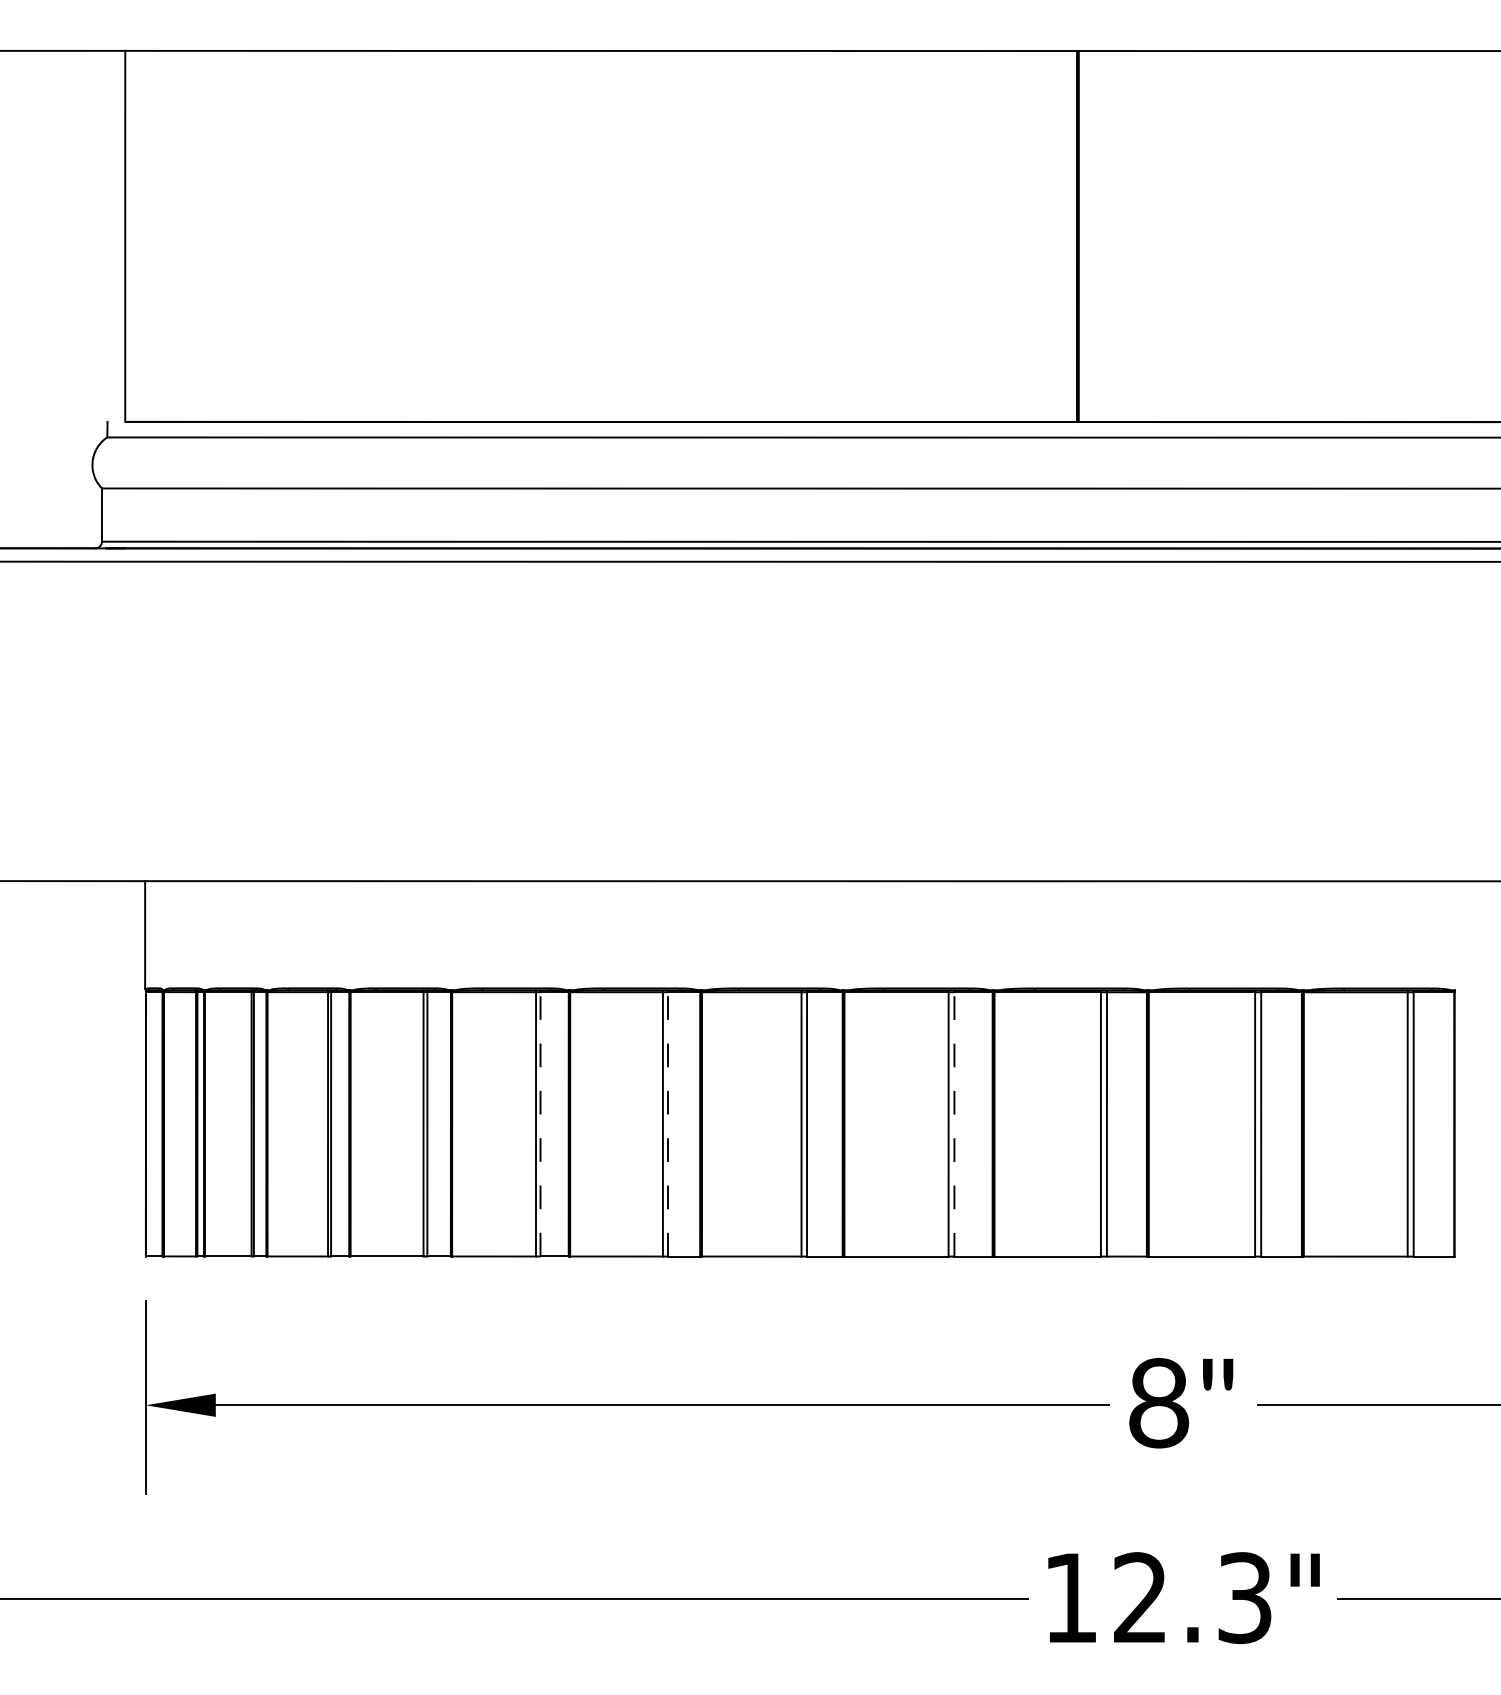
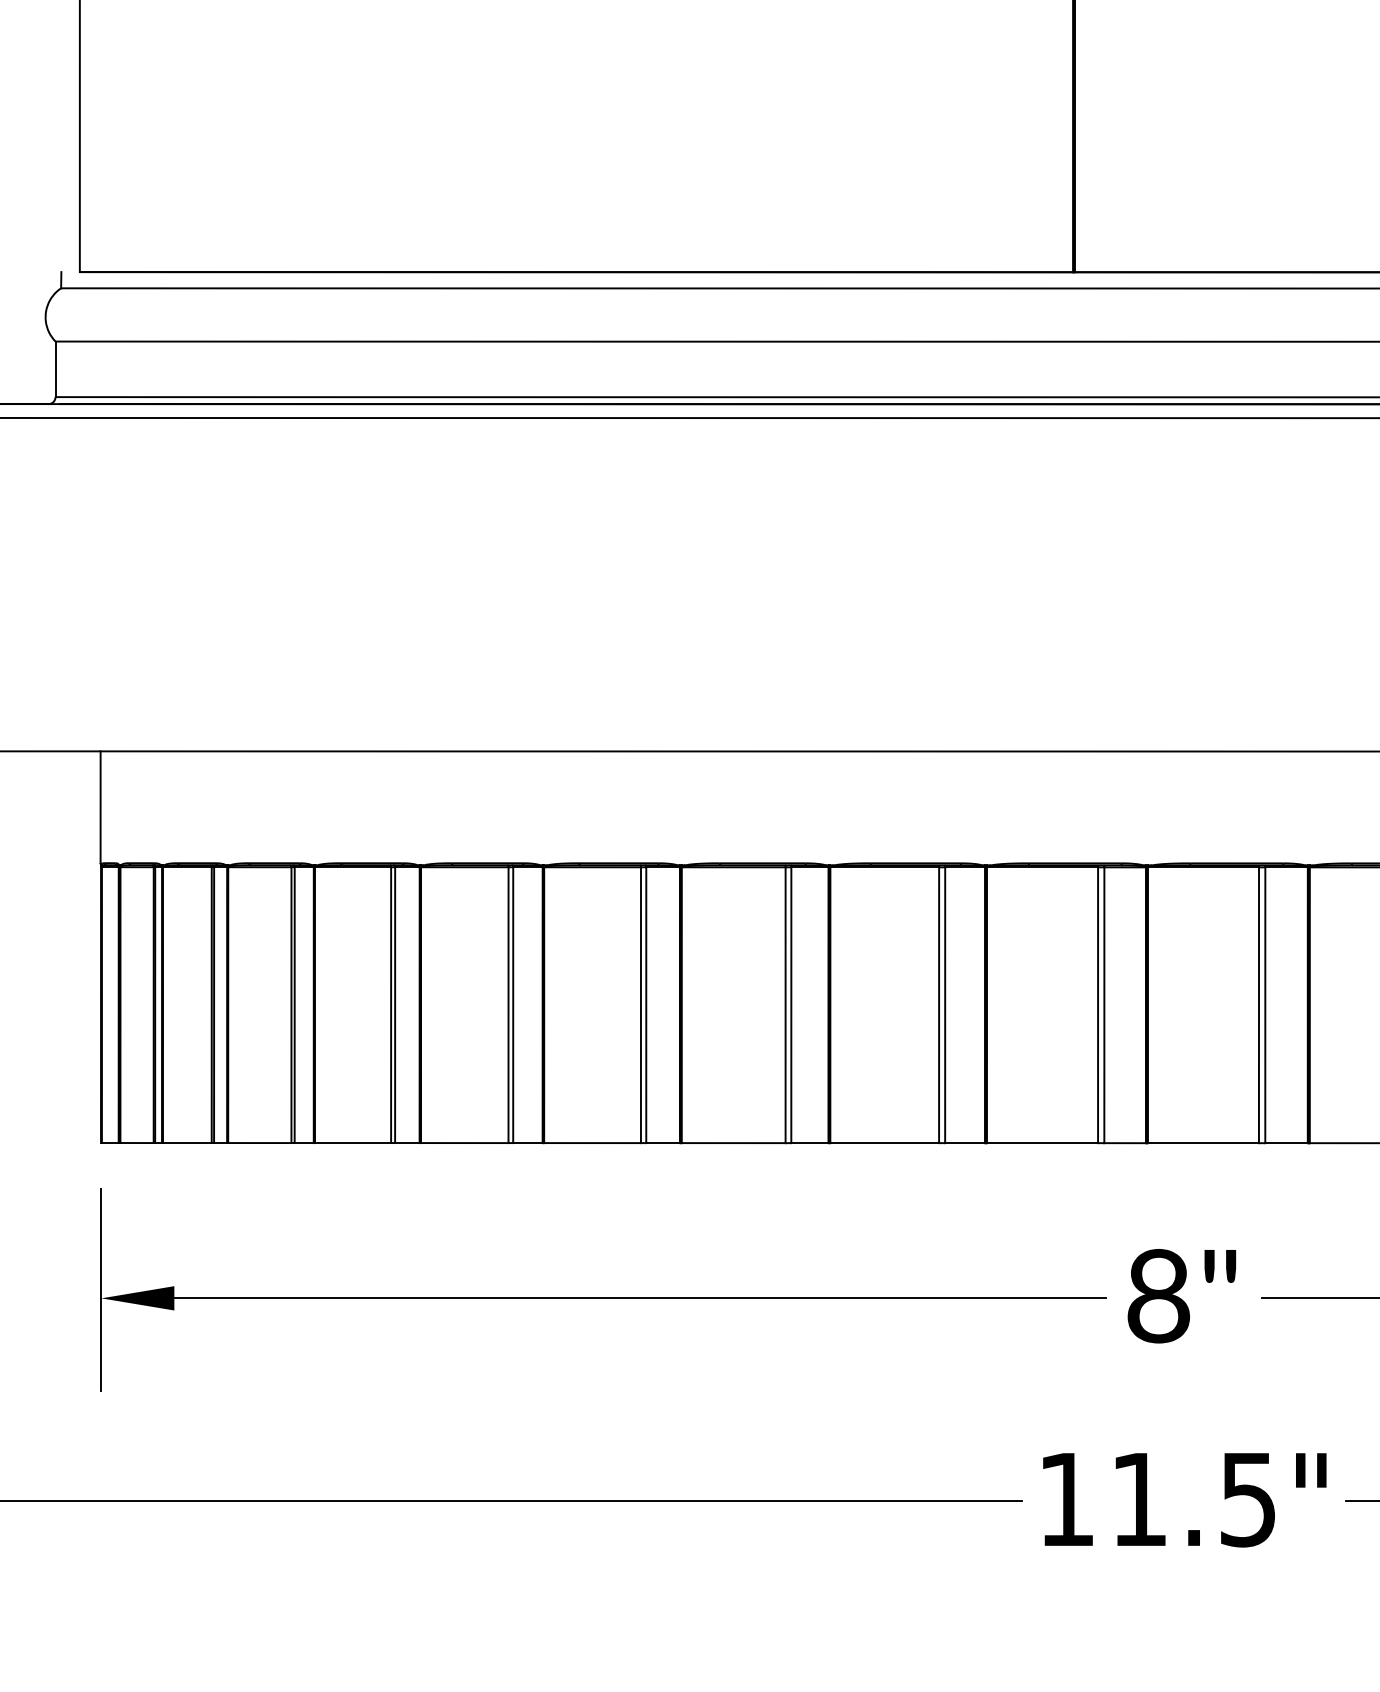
line: (540, 1123) -> (513, 1004), dashed -> solid
line: (668, 1123) -> (646, 1004), dashed -> solid
line: (954, 1123) -> (945, 1004), dashed -> solid
text: (1192, 1597) -> (1193, 1498), 12.3" -> 11.5"

